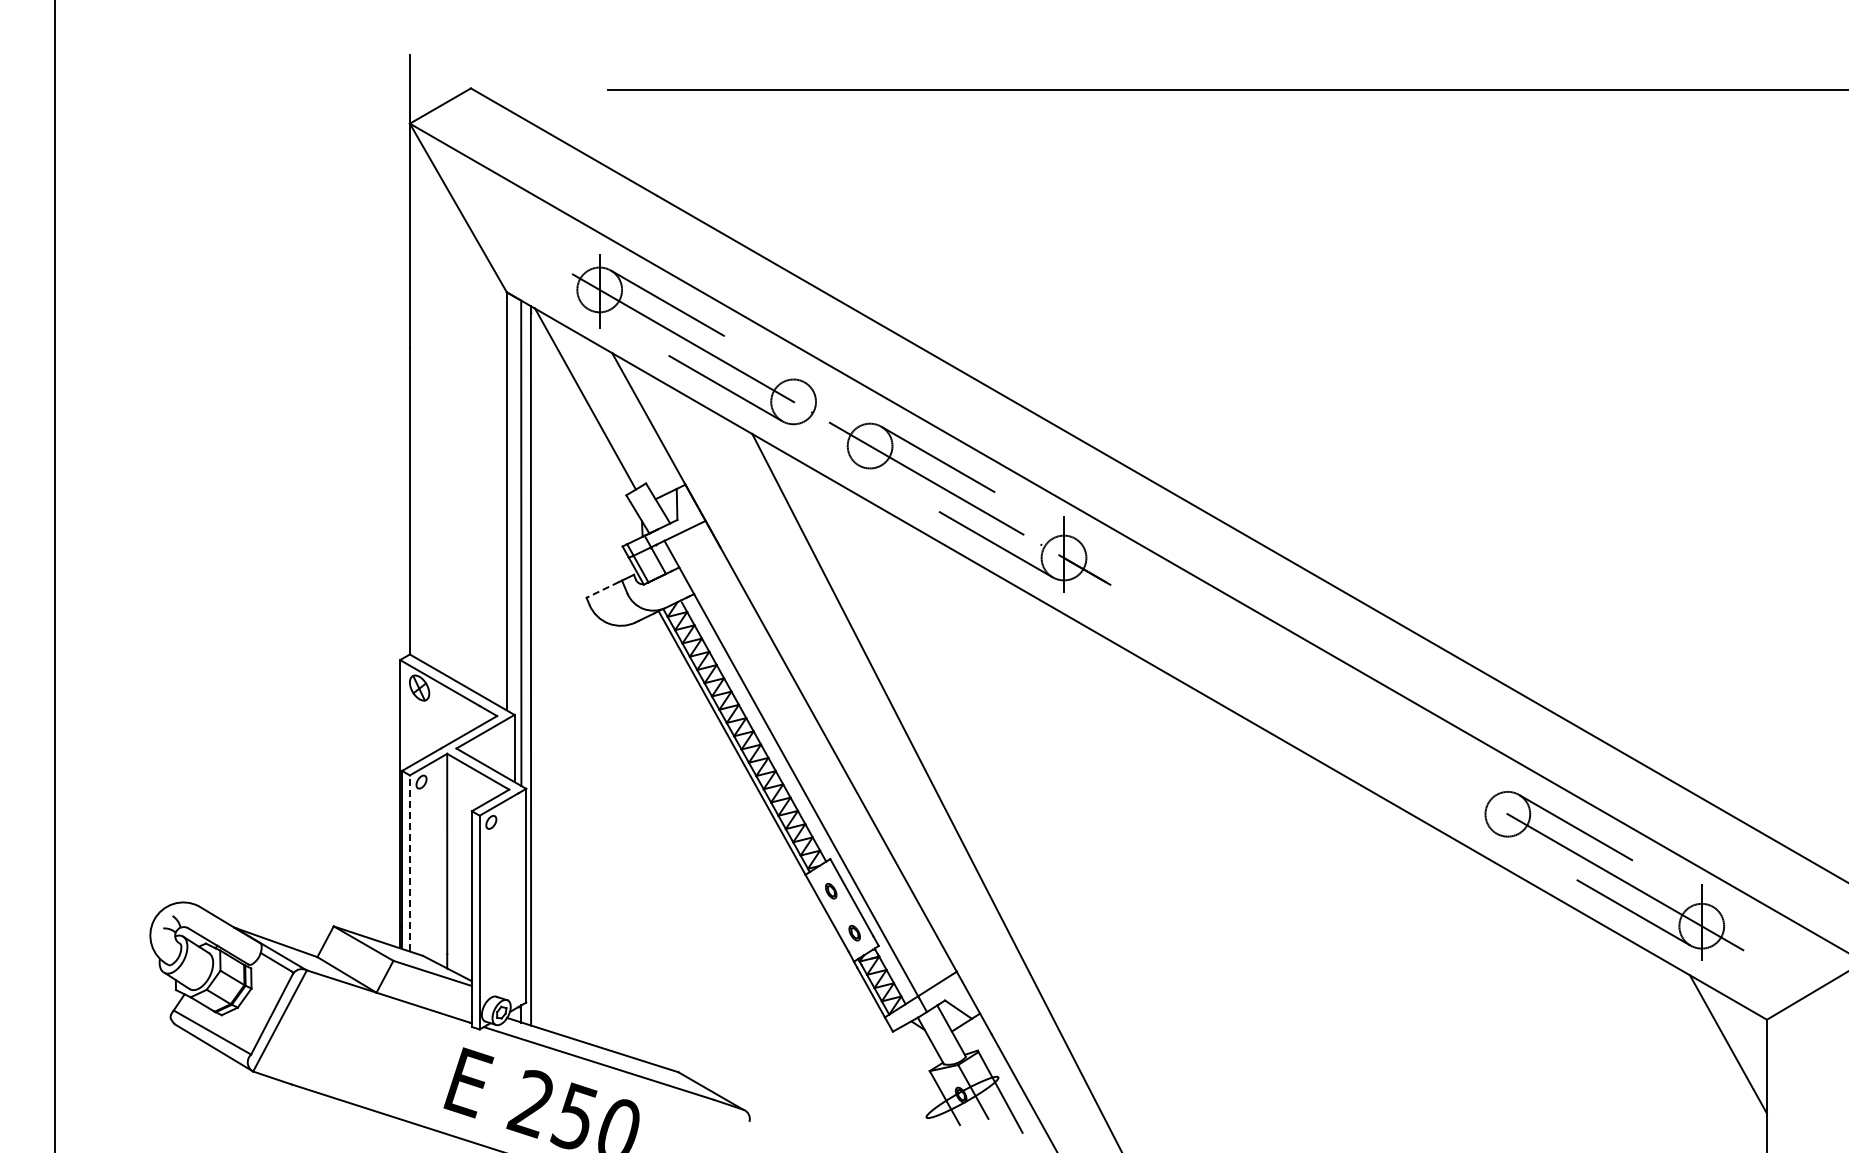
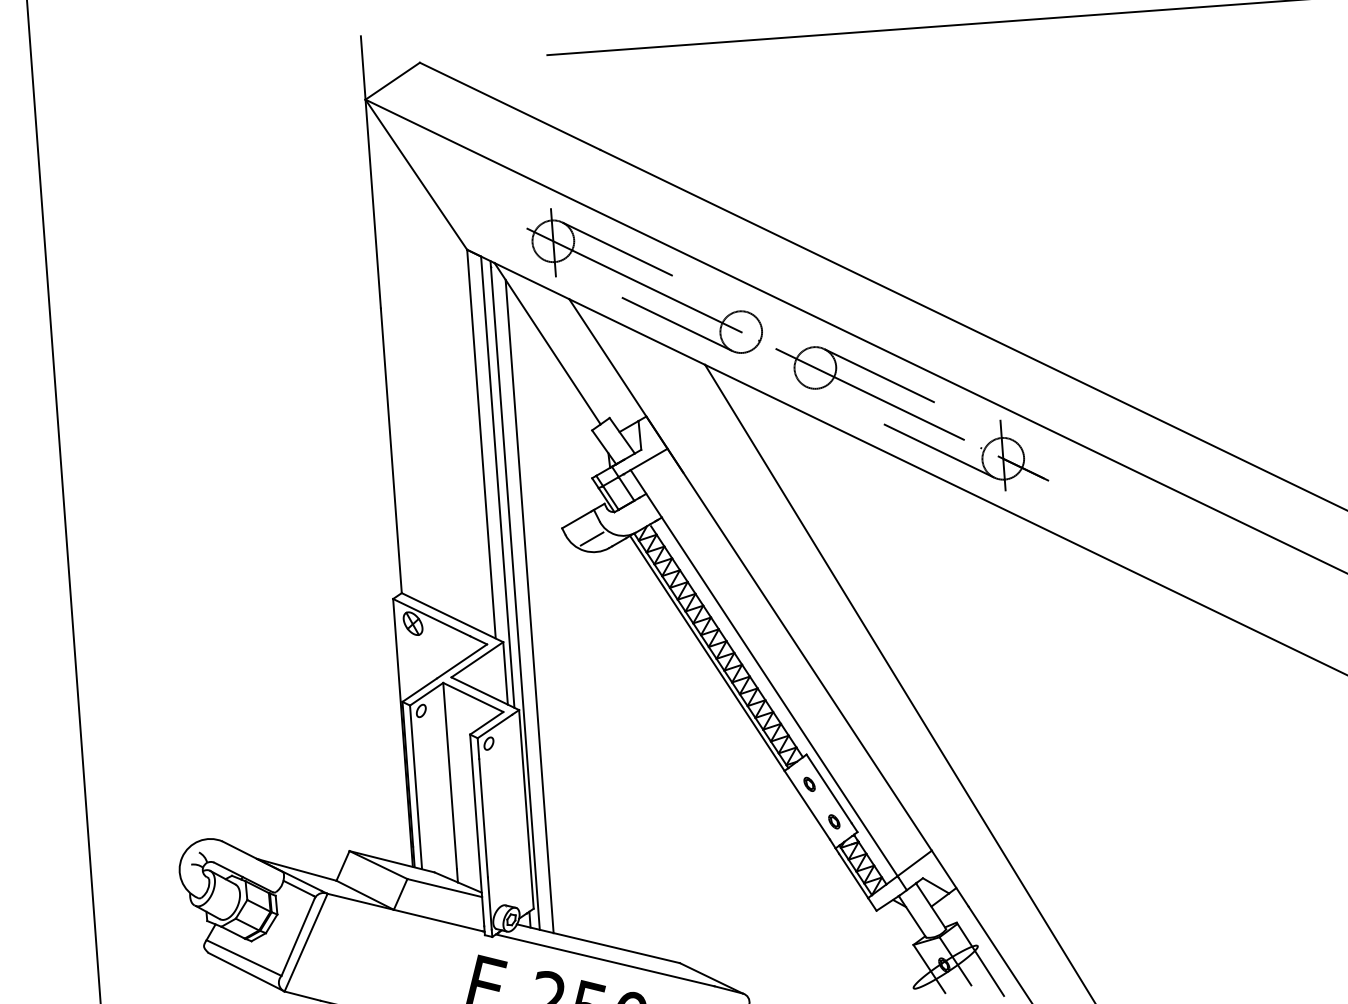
line: (602, 590) -> (576, 520), dashed -> solid
line: (617, 611) -> (591, 538), added
line: (545, 678) -> (529, 606), added
line: (409, 863) -> (415, 787), dashed -> solid

